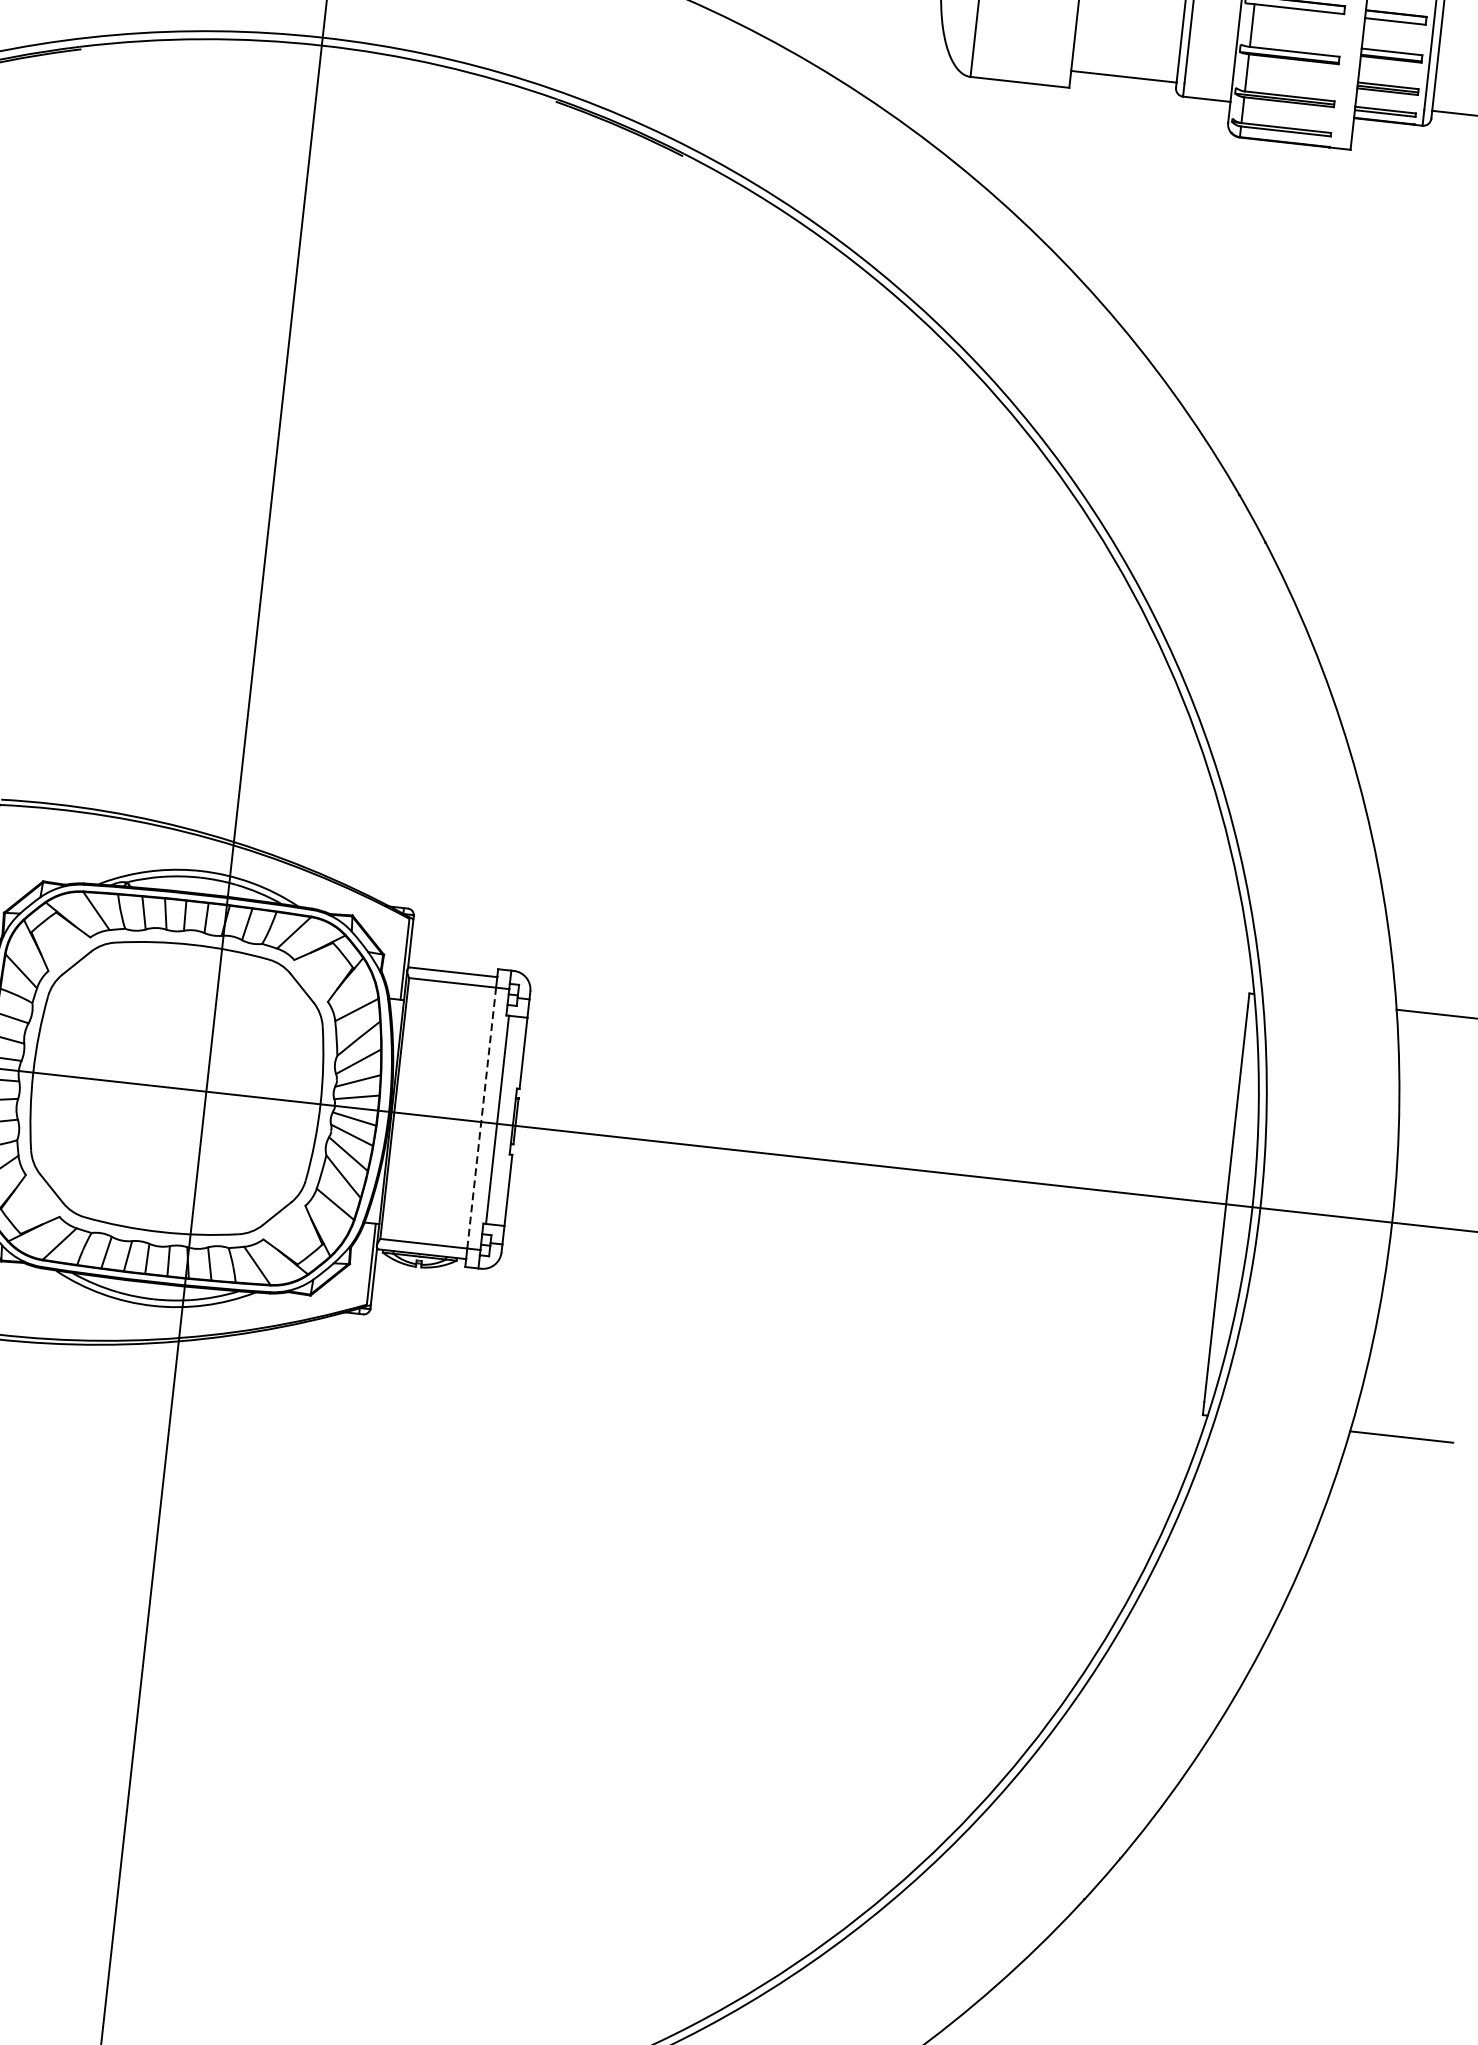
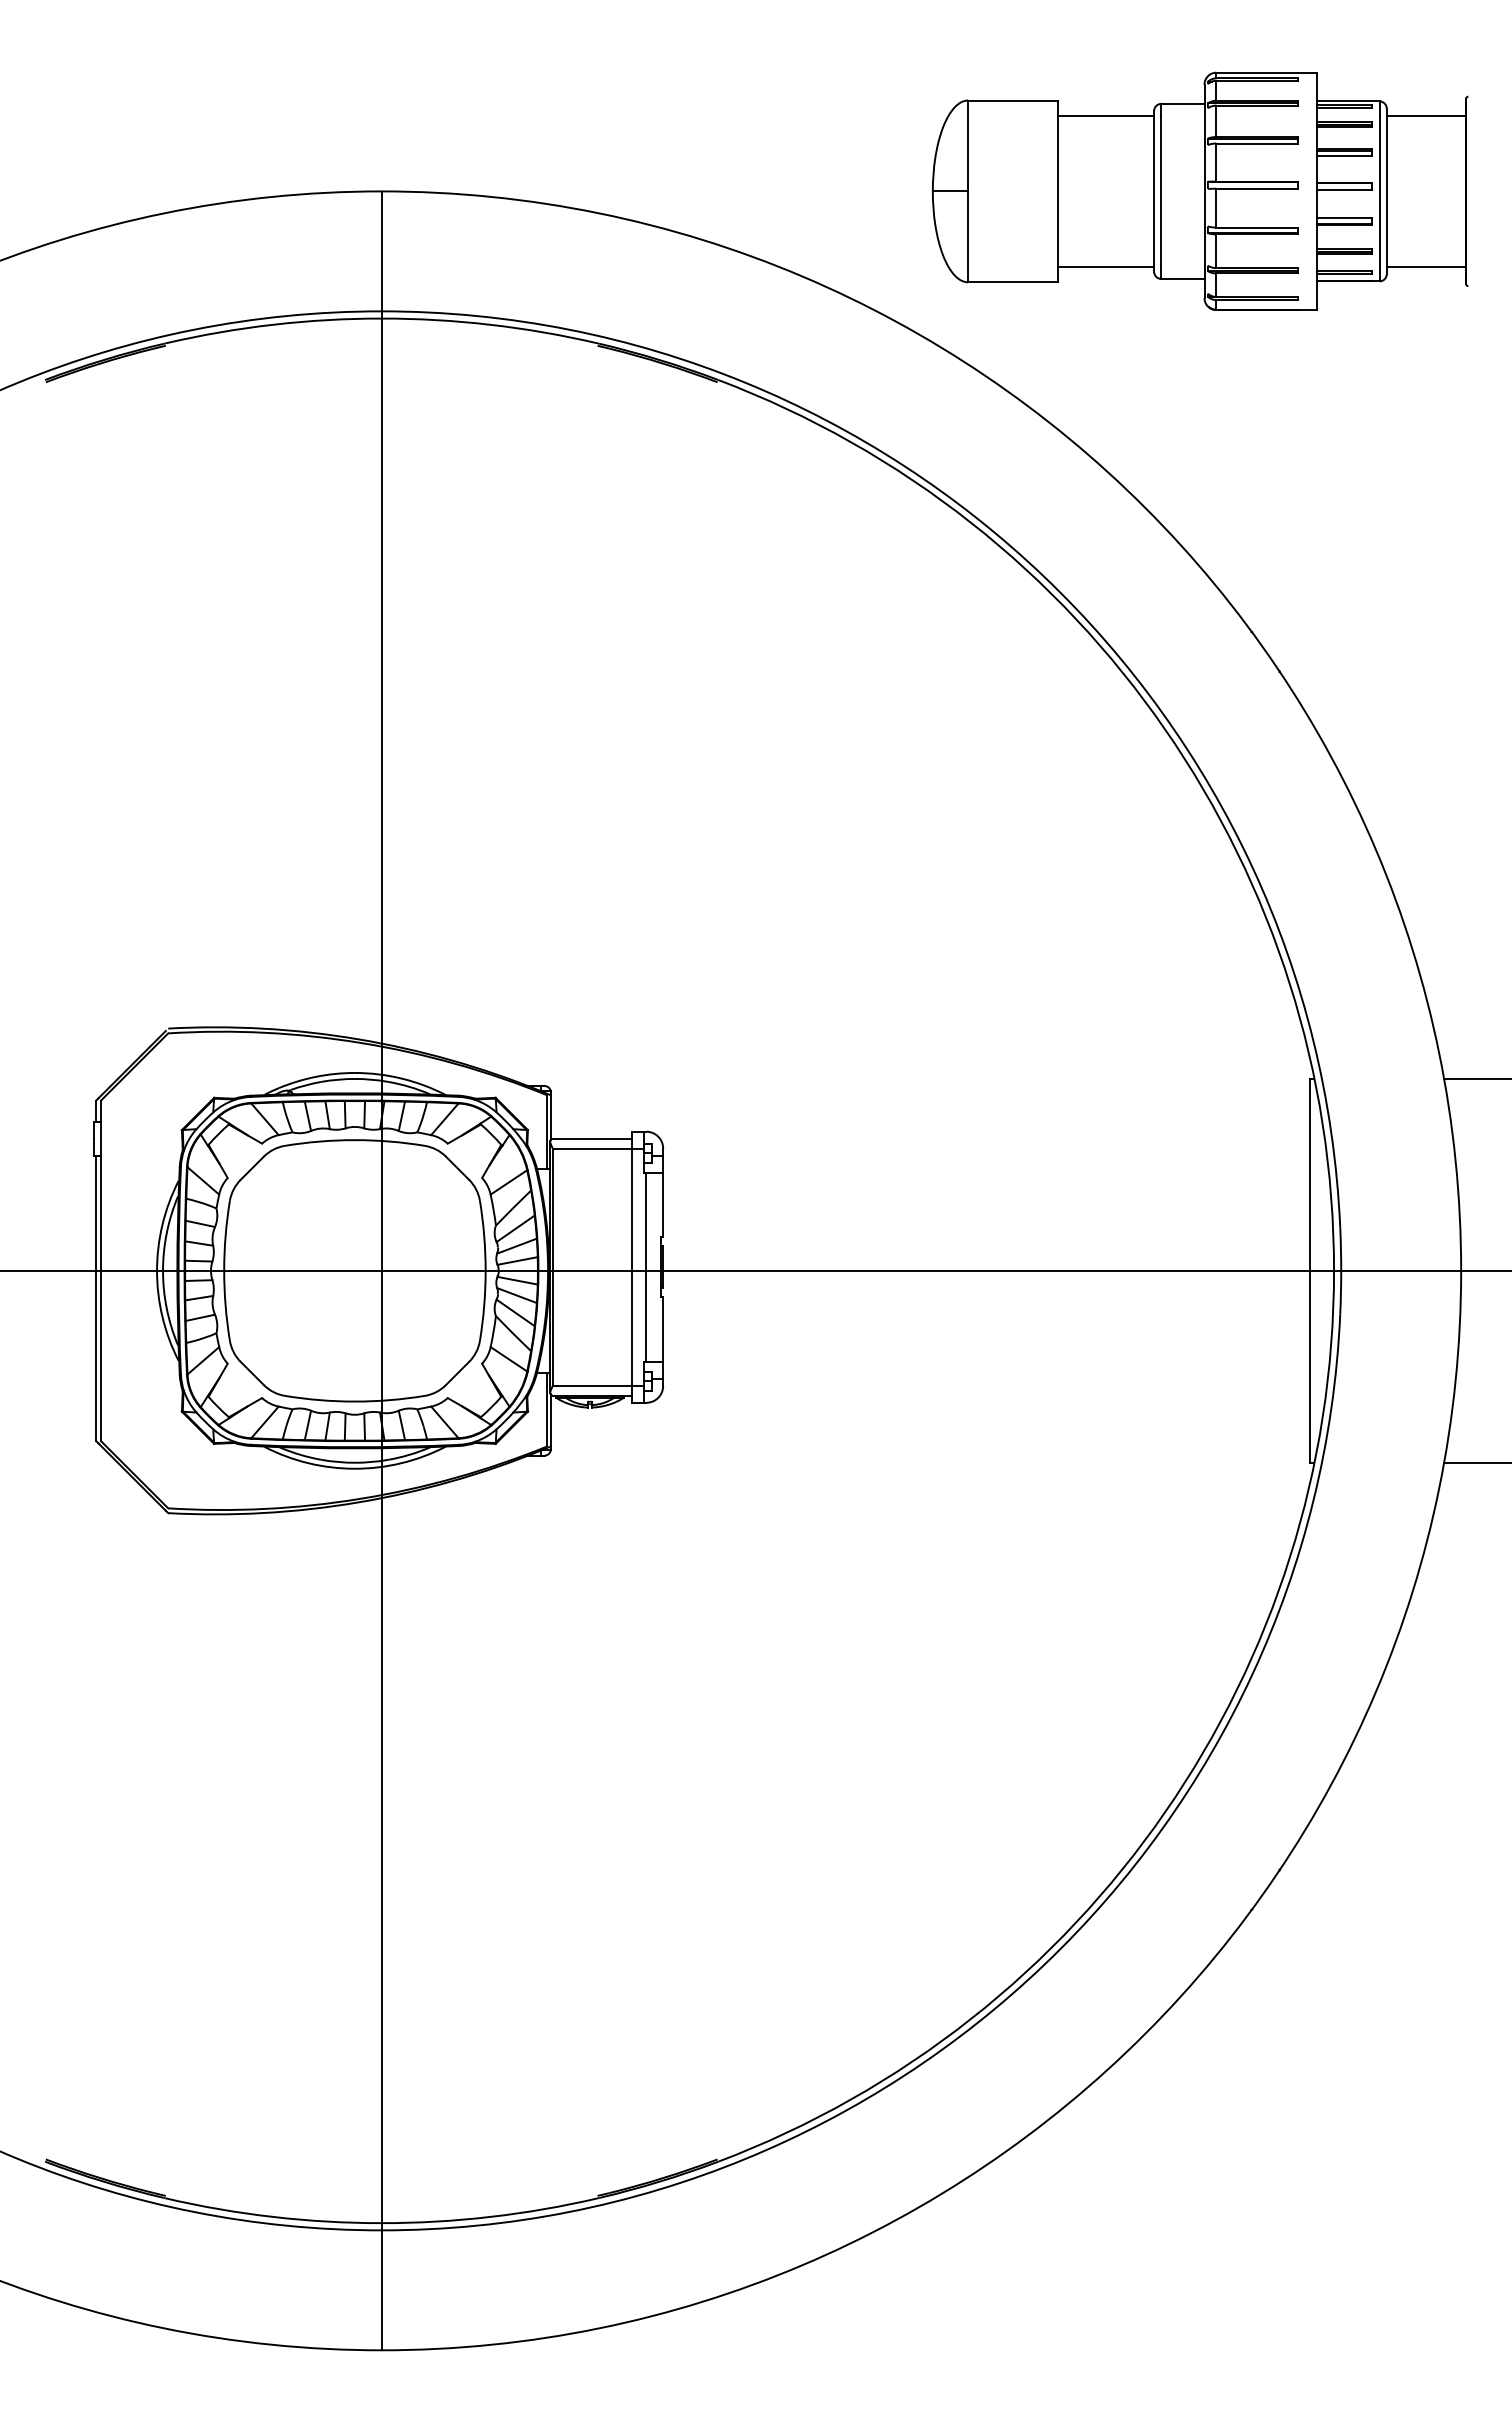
line: (481, 1118) -> (631, 1267), dashed -> solid

